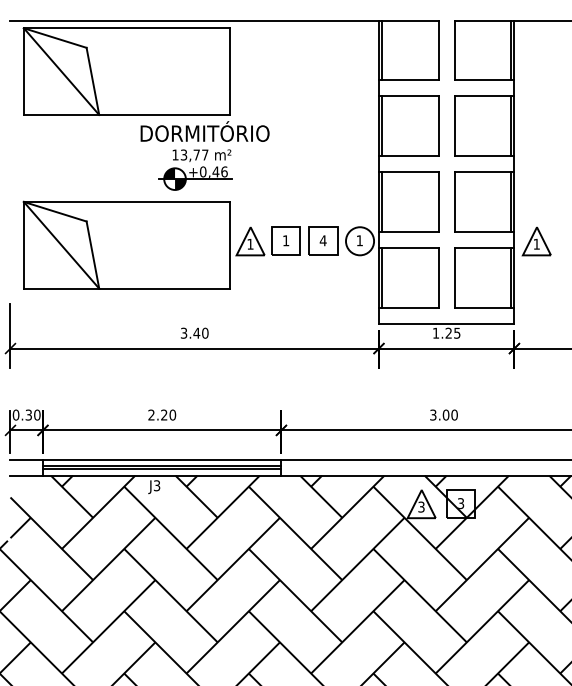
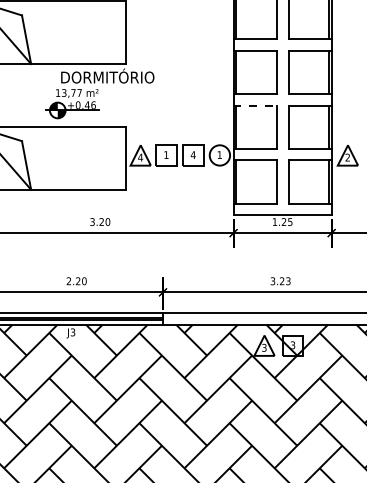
part: (195, 169) -> (72, 103), moved
line: (408, 172) -> (254, 105), solid -> dashed
text: (249, 243) -> (139, 157), 1 -> 4
text: (536, 243) -> (347, 157), 1 -> 2
text: (196, 332) -> (101, 221), 3.40 -> 3.20
text: (449, 414) -> (284, 280), 3.00 -> 3.23

